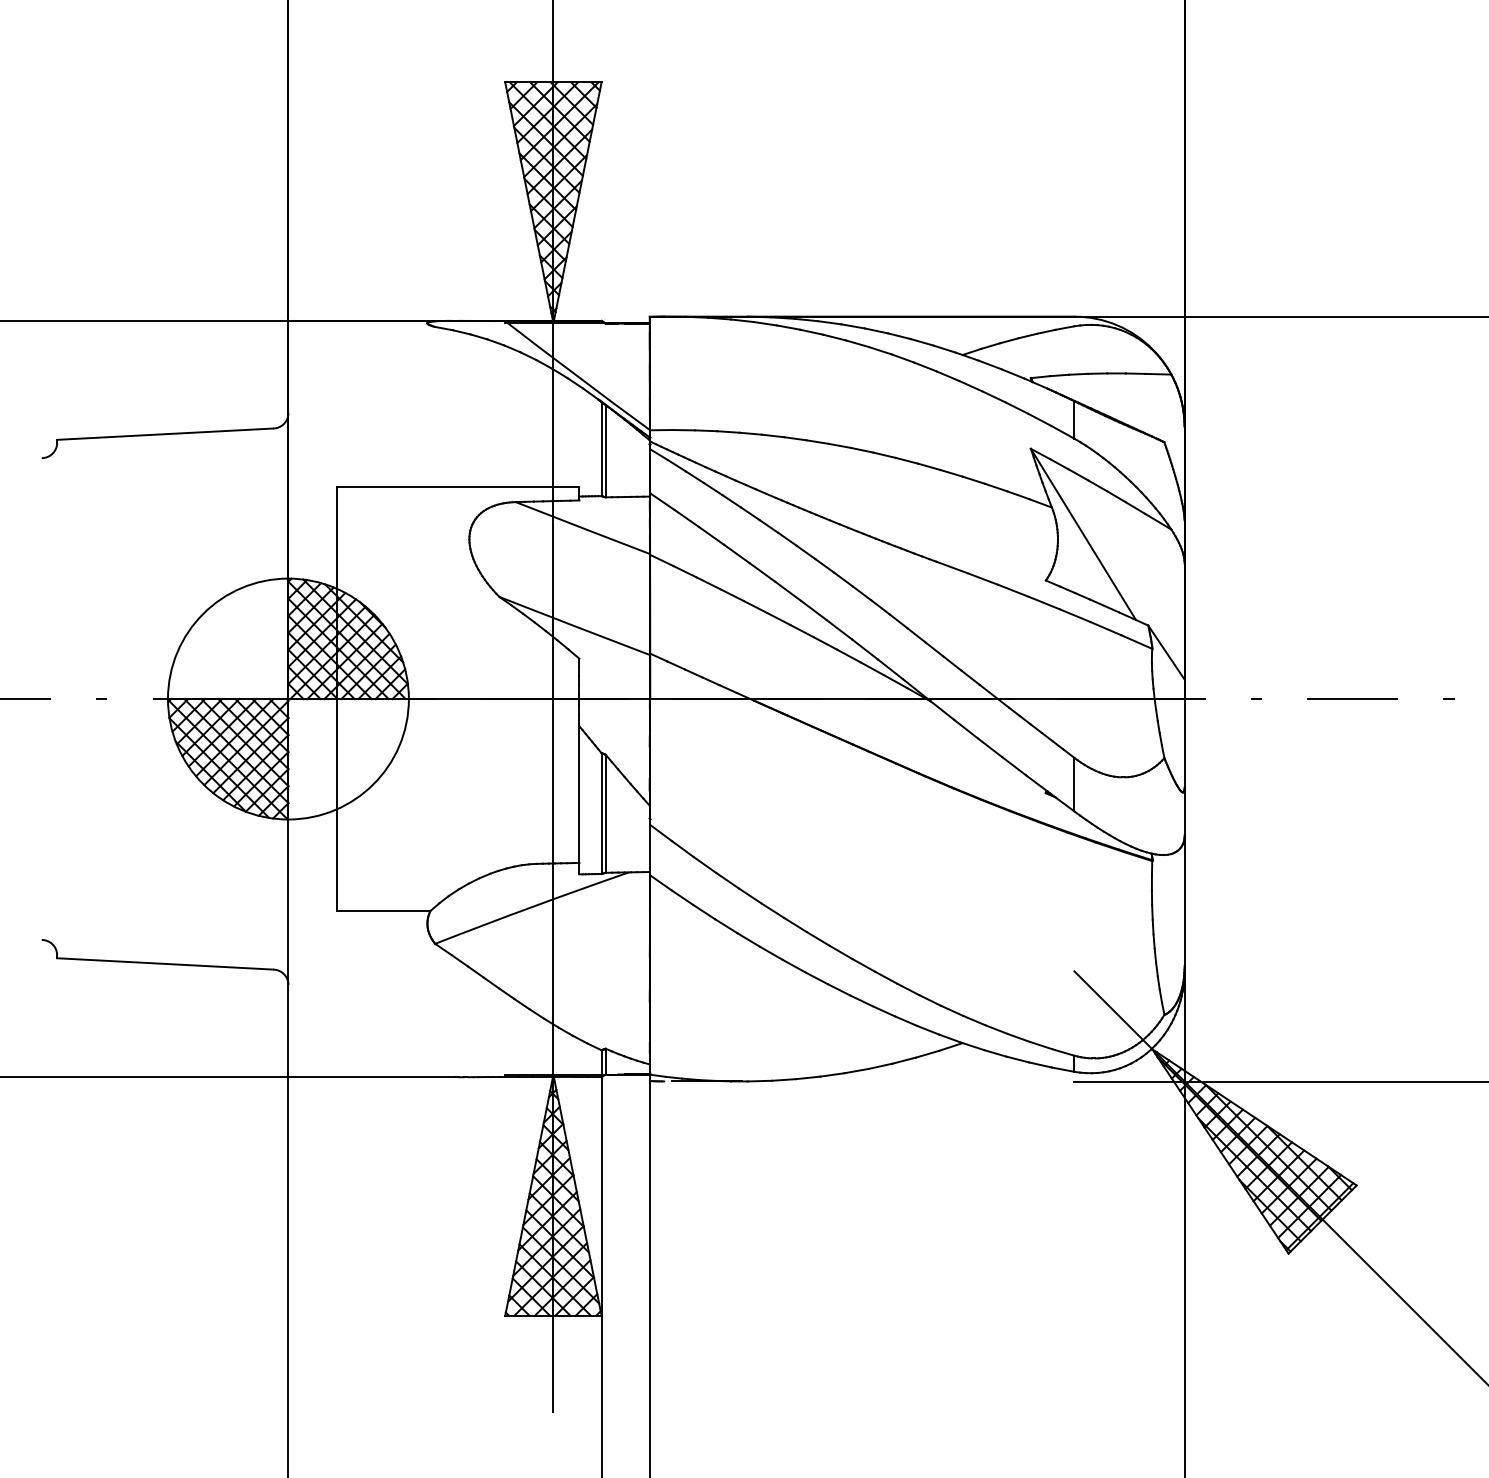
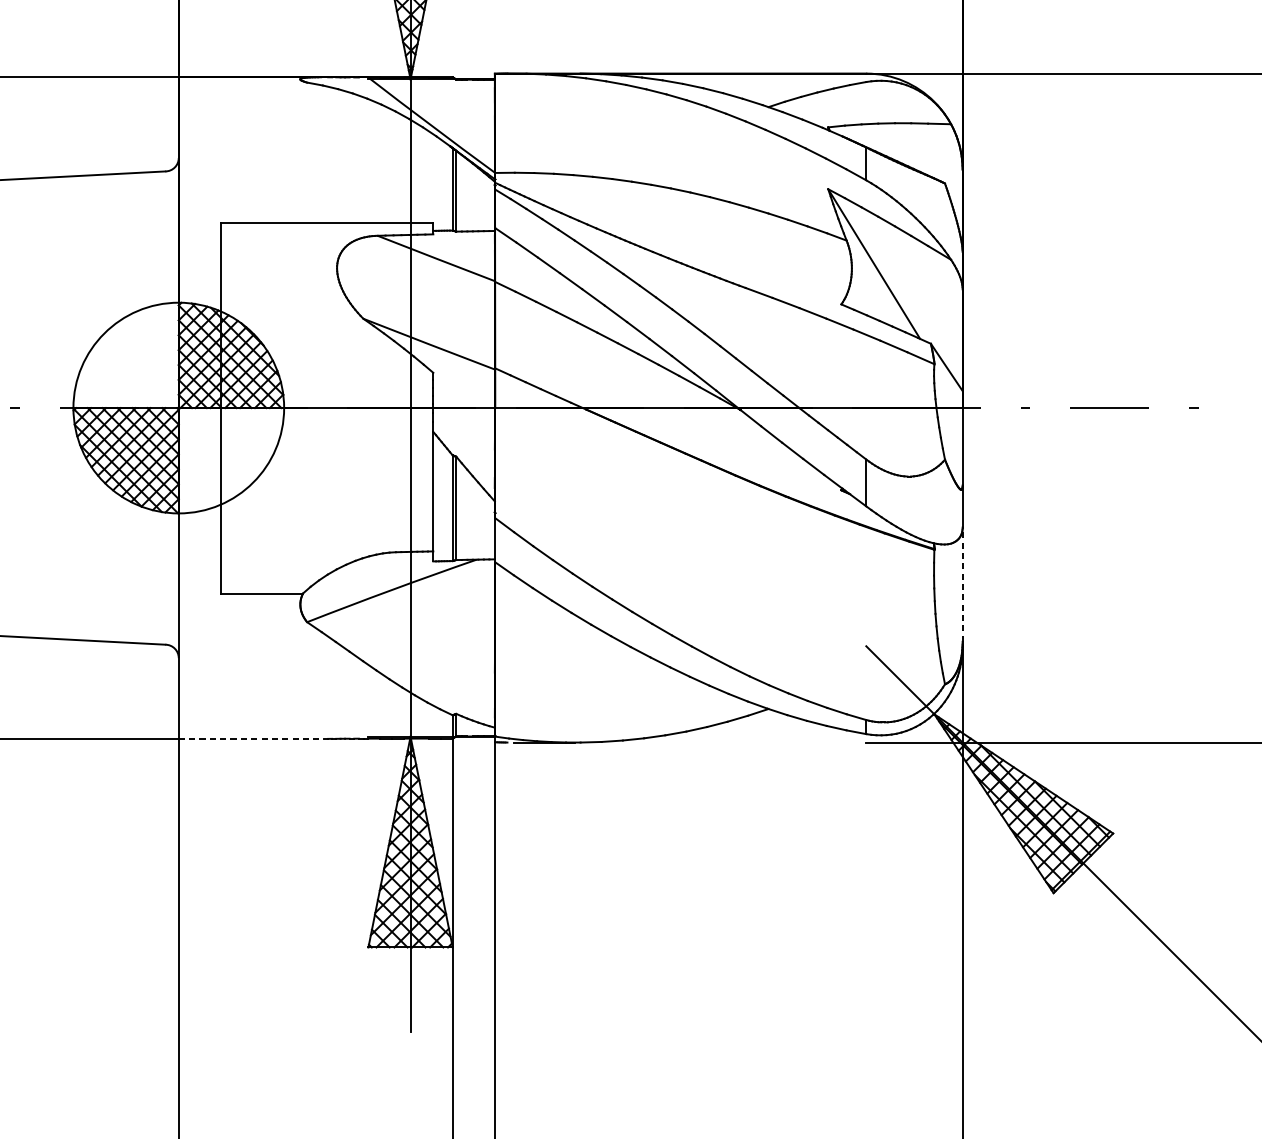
line: (1184, 900) -> (962, 584), solid -> dashed
line: (372, 1077) -> (252, 739), solid -> dashed

